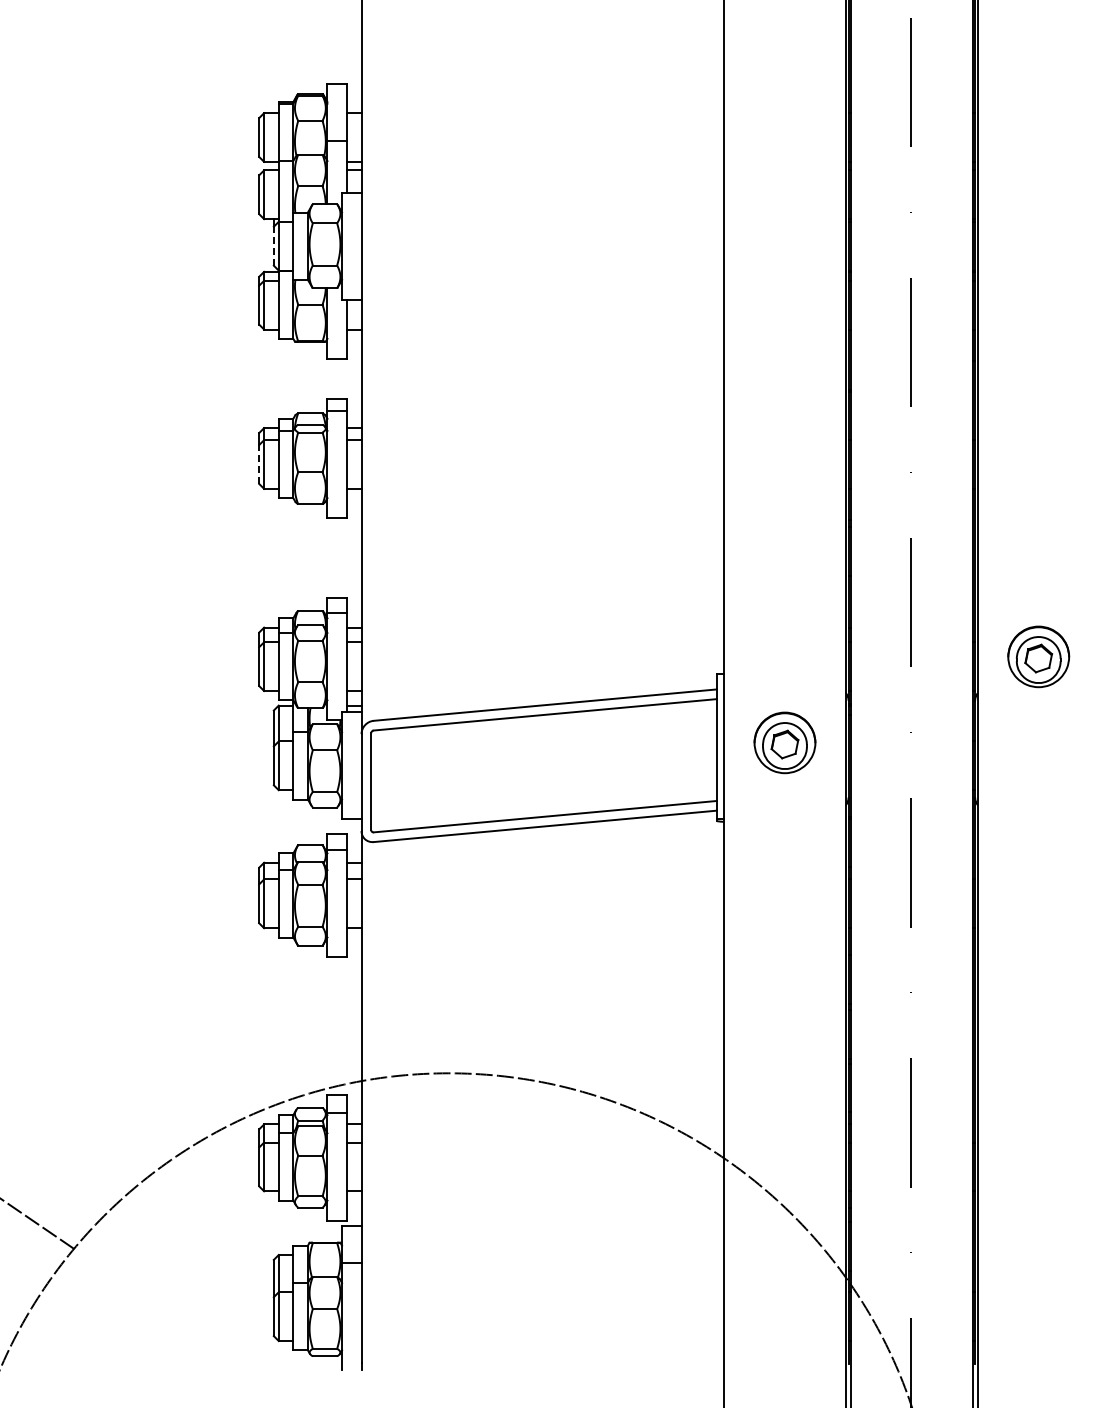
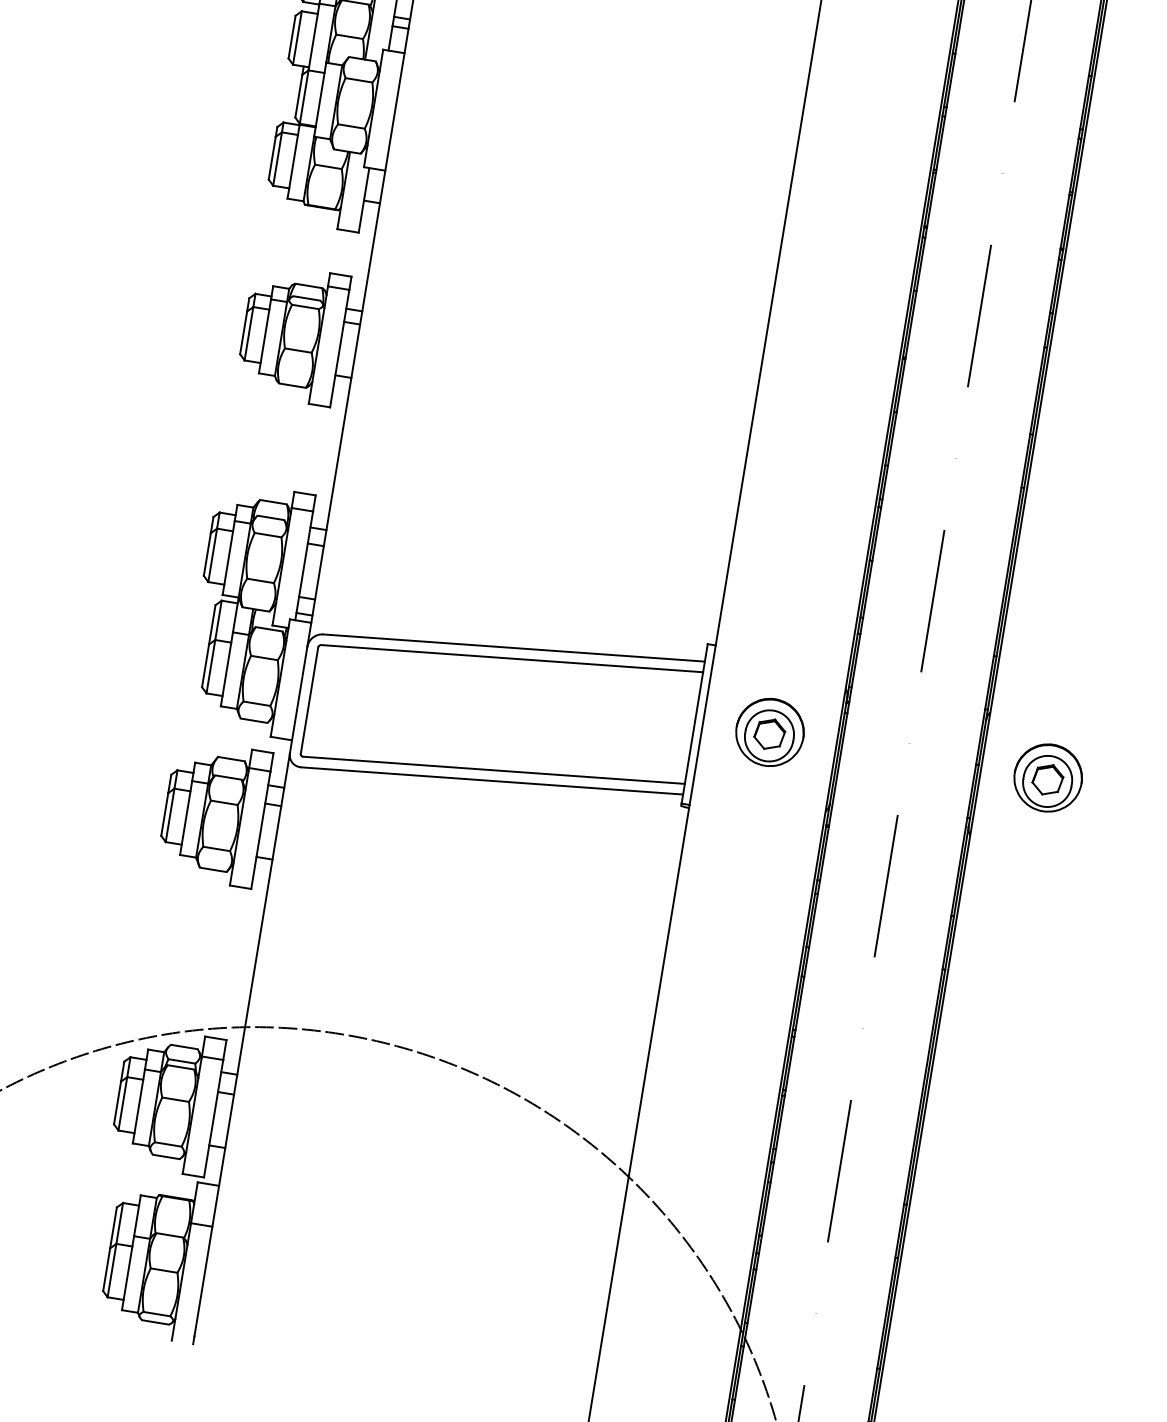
line: (273, 245) -> (298, 95), dashed -> solid
line: (259, 464) -> (243, 332), dashed -> solid
part: (1038, 656) -> (1048, 777), moved

